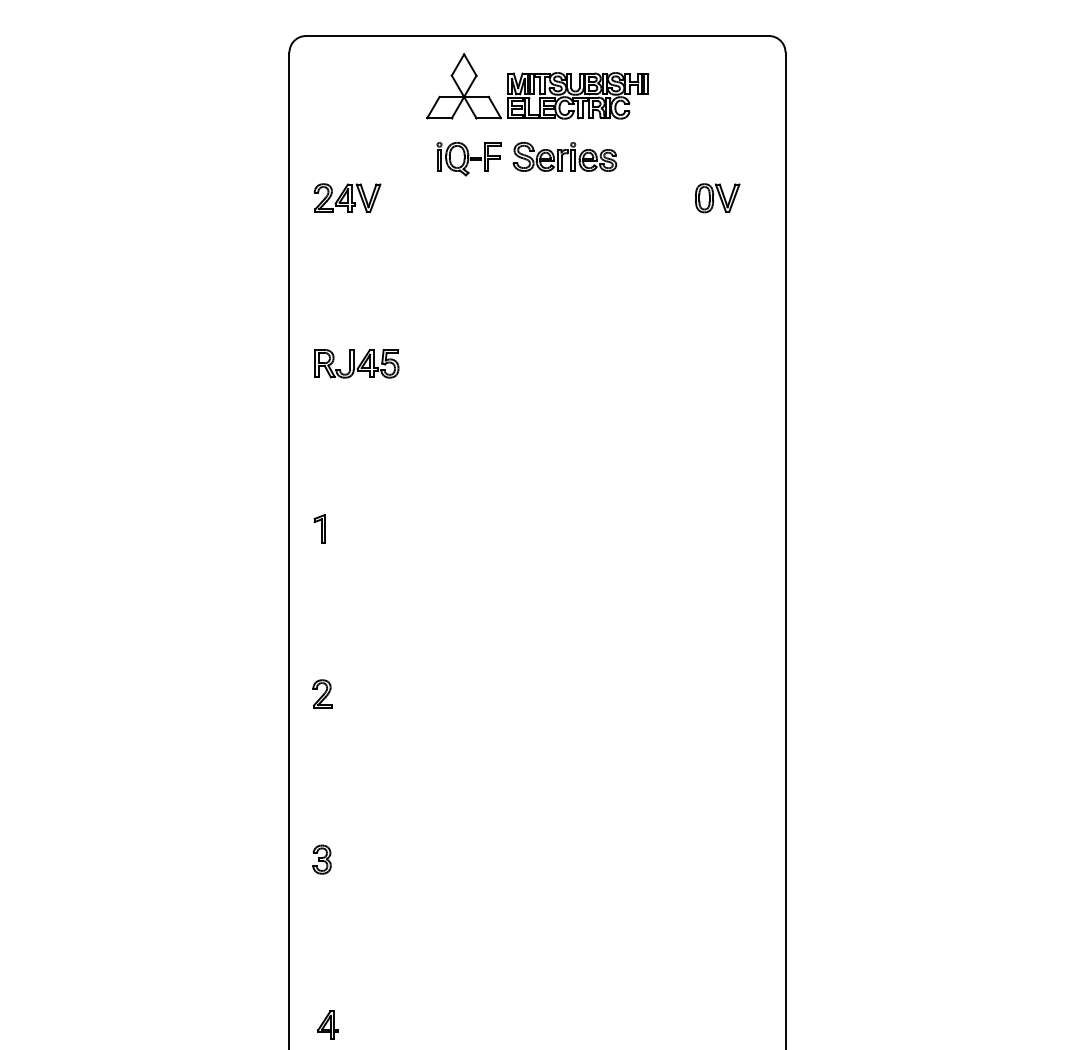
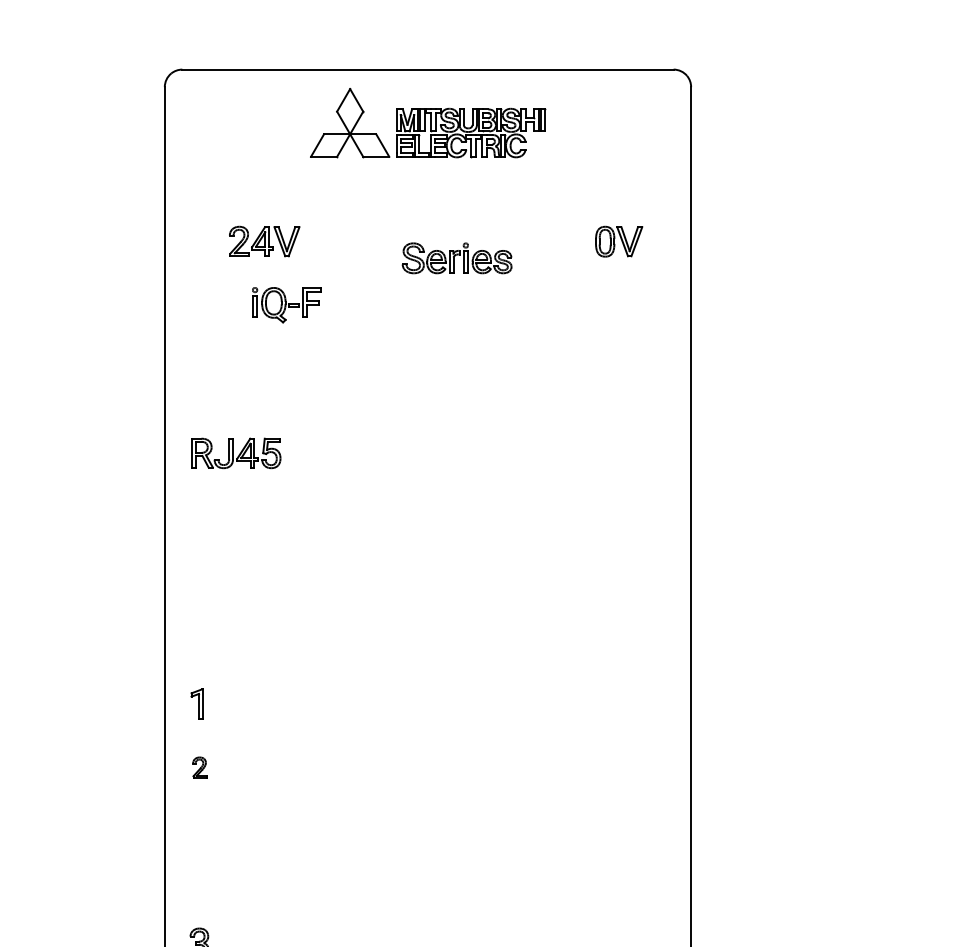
part: (564, 156) -> (456, 257), moved
part: (468, 159) -> (285, 305), moved
part: (347, 197) -> (264, 240), moved
part: (356, 363) -> (235, 453), moved
part: (319, 528) -> (196, 703), moved
part: (322, 693) -> (199, 767), size x0.7

